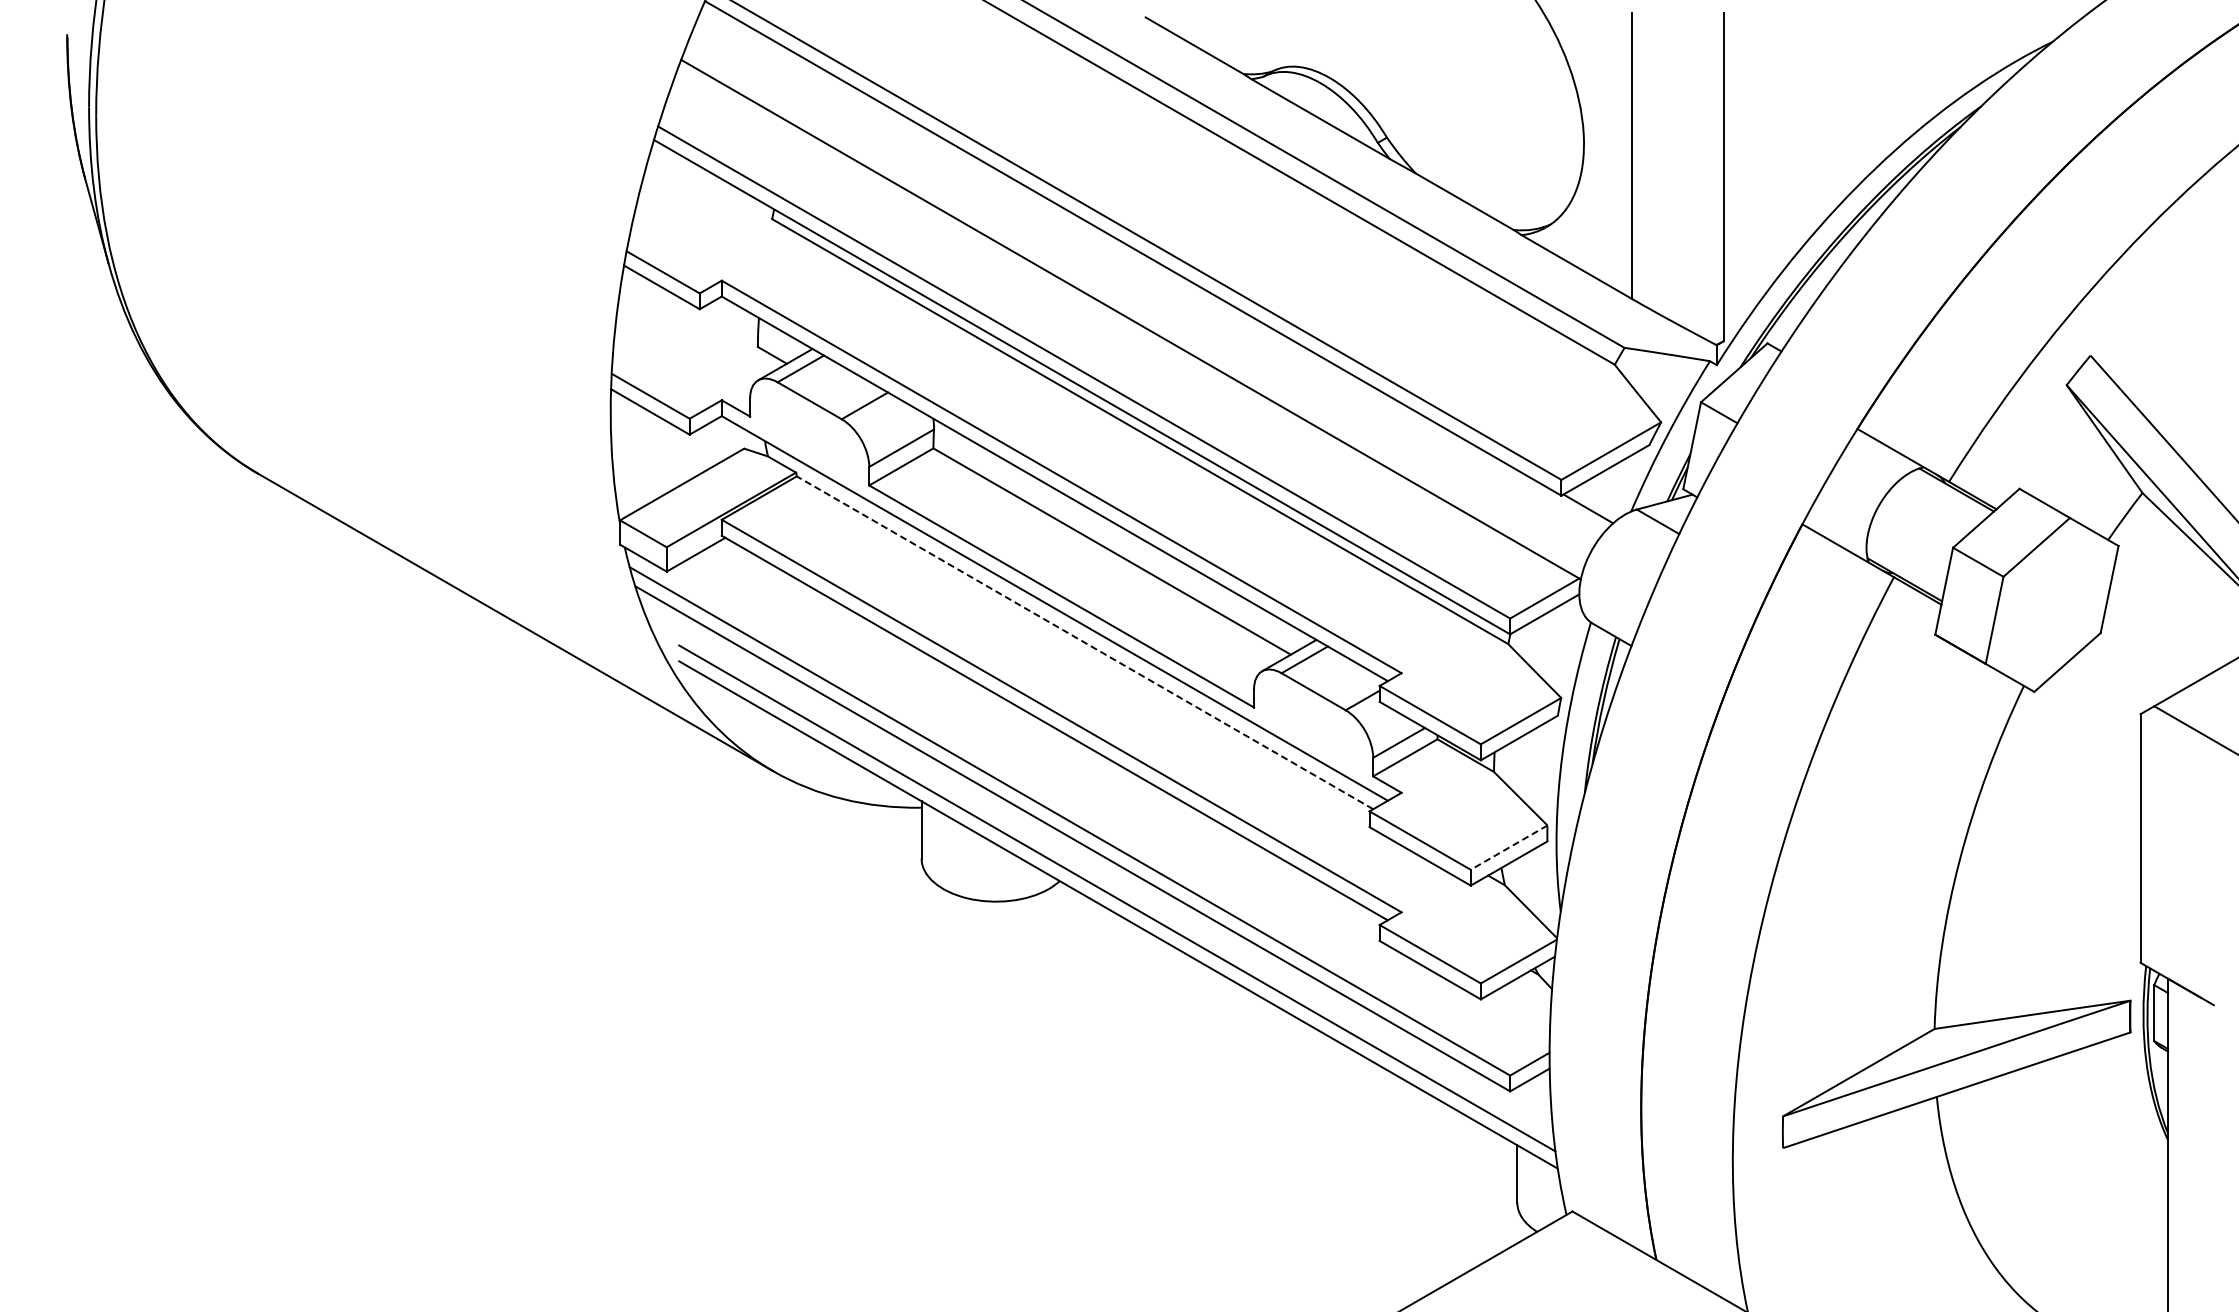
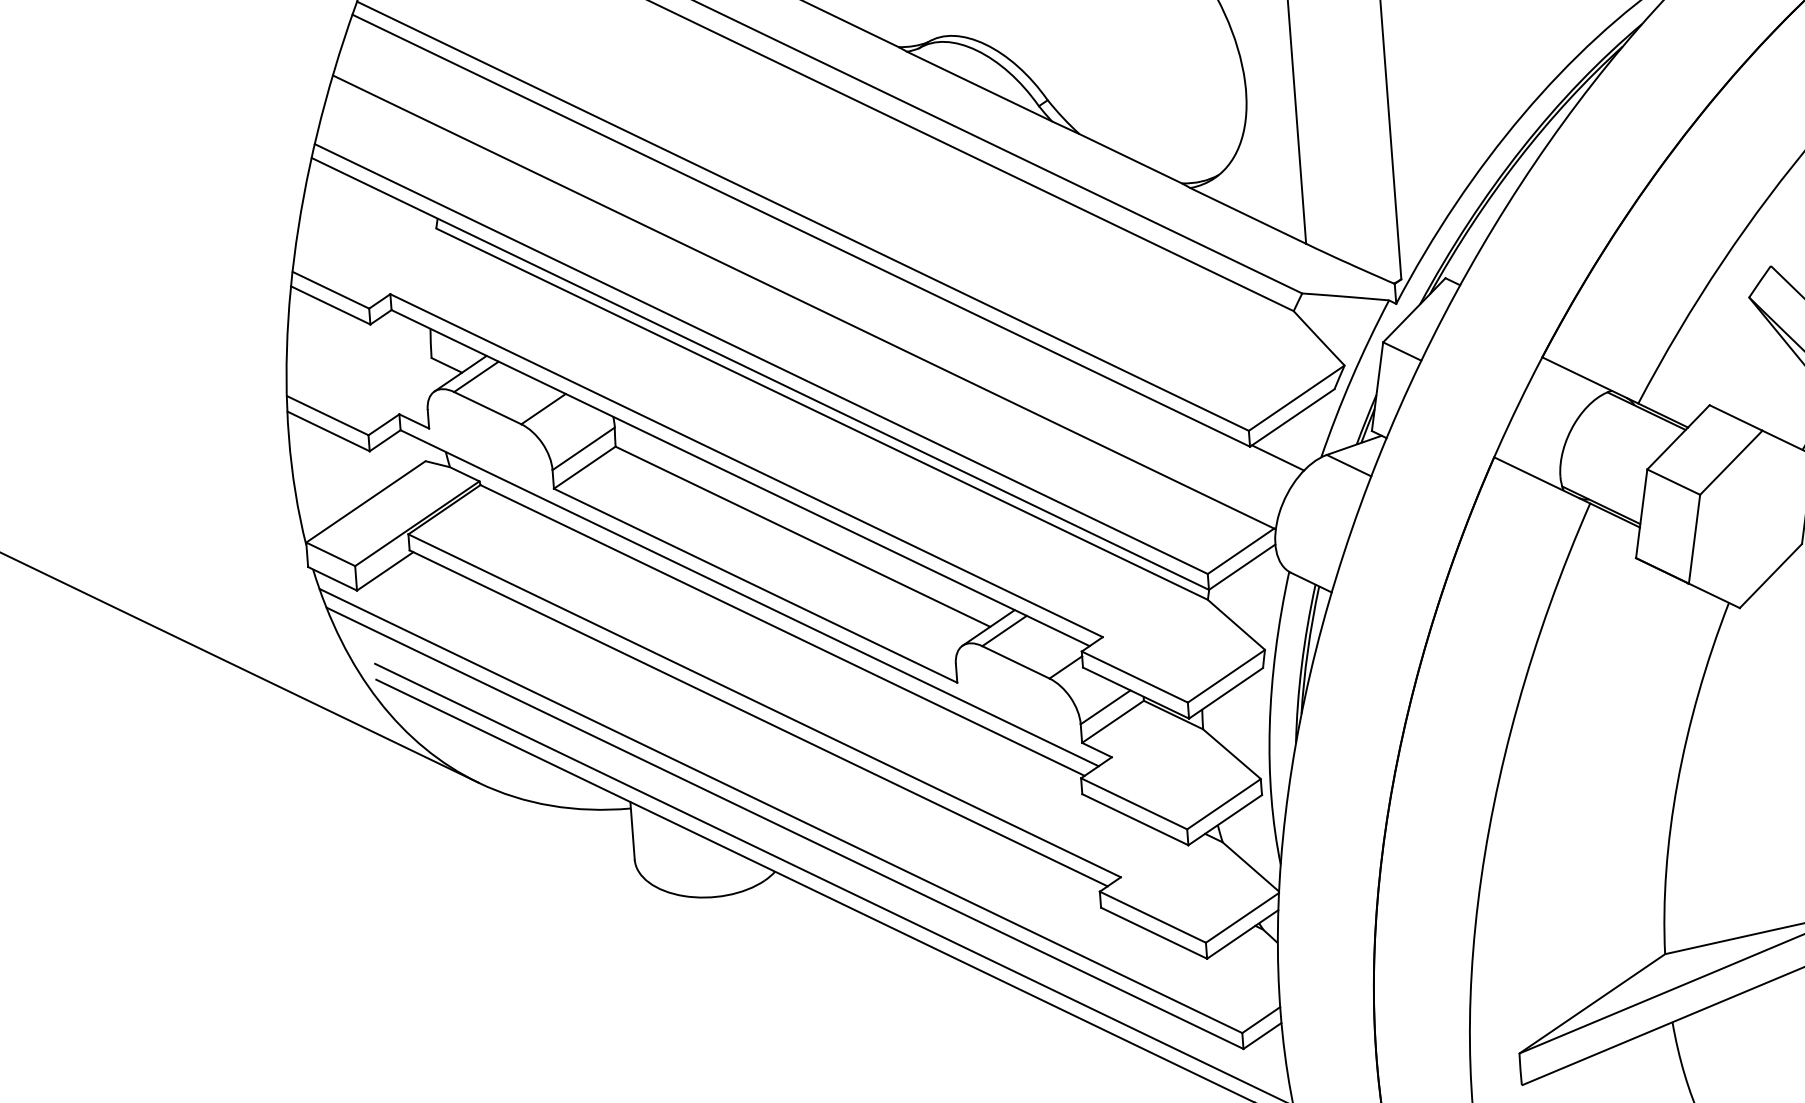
line: (1085, 642) -> (783, 630), dashed -> solid
line: (1508, 847) -> (1223, 804), dashed -> solid

